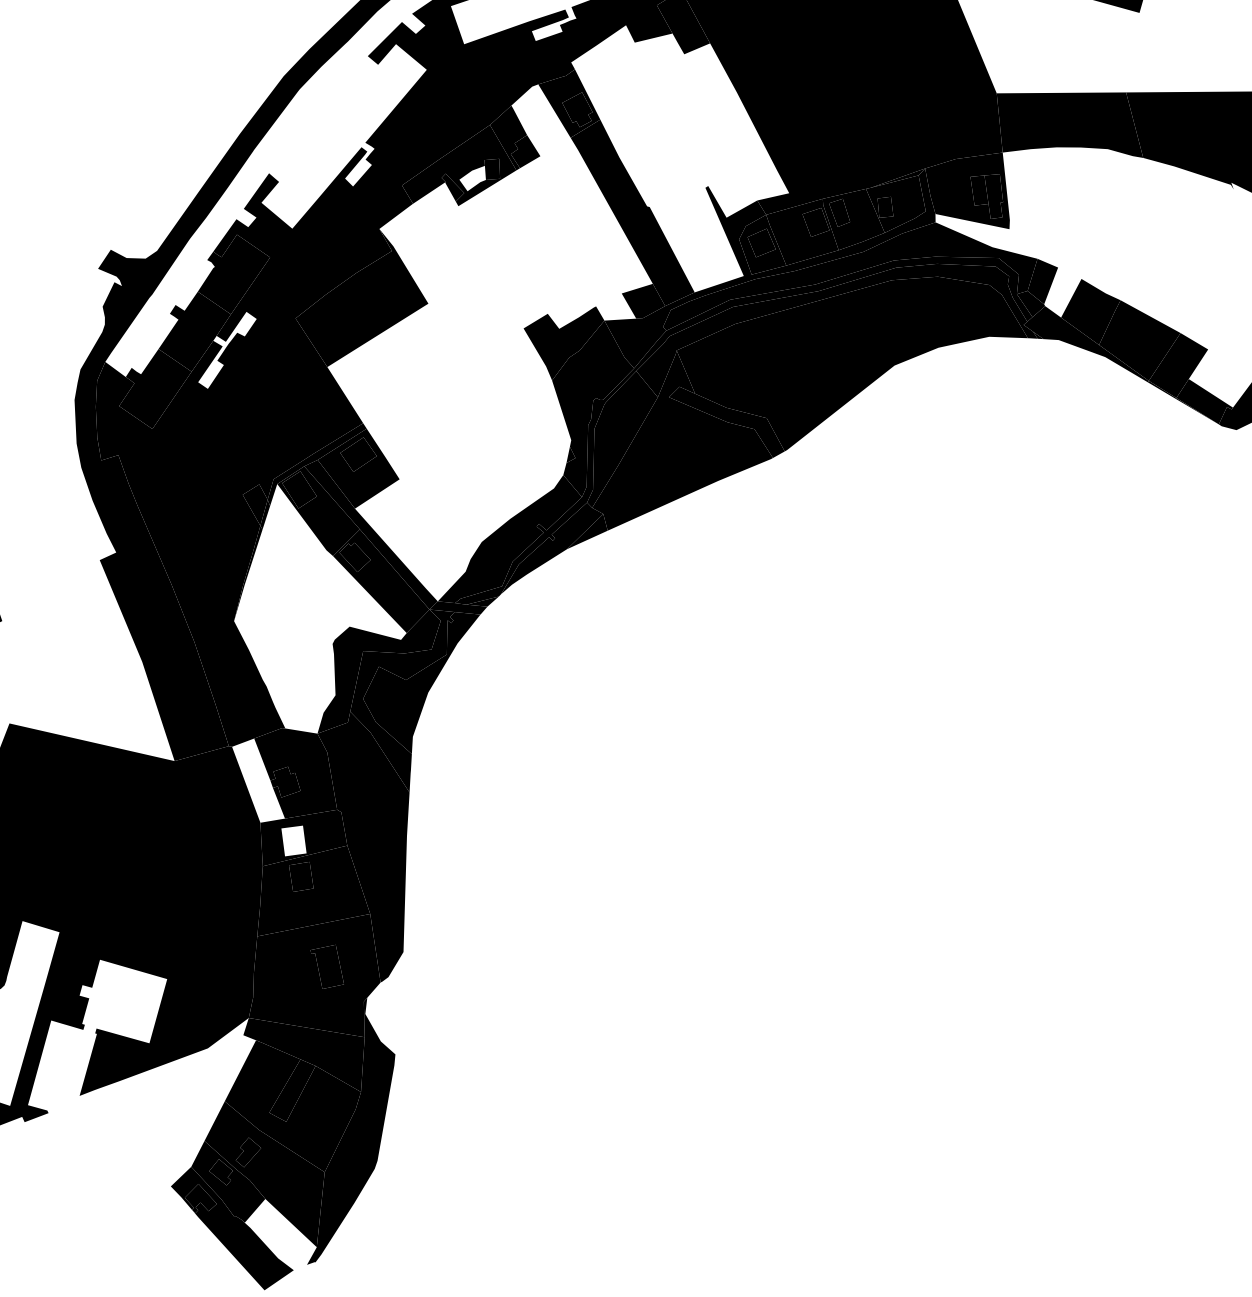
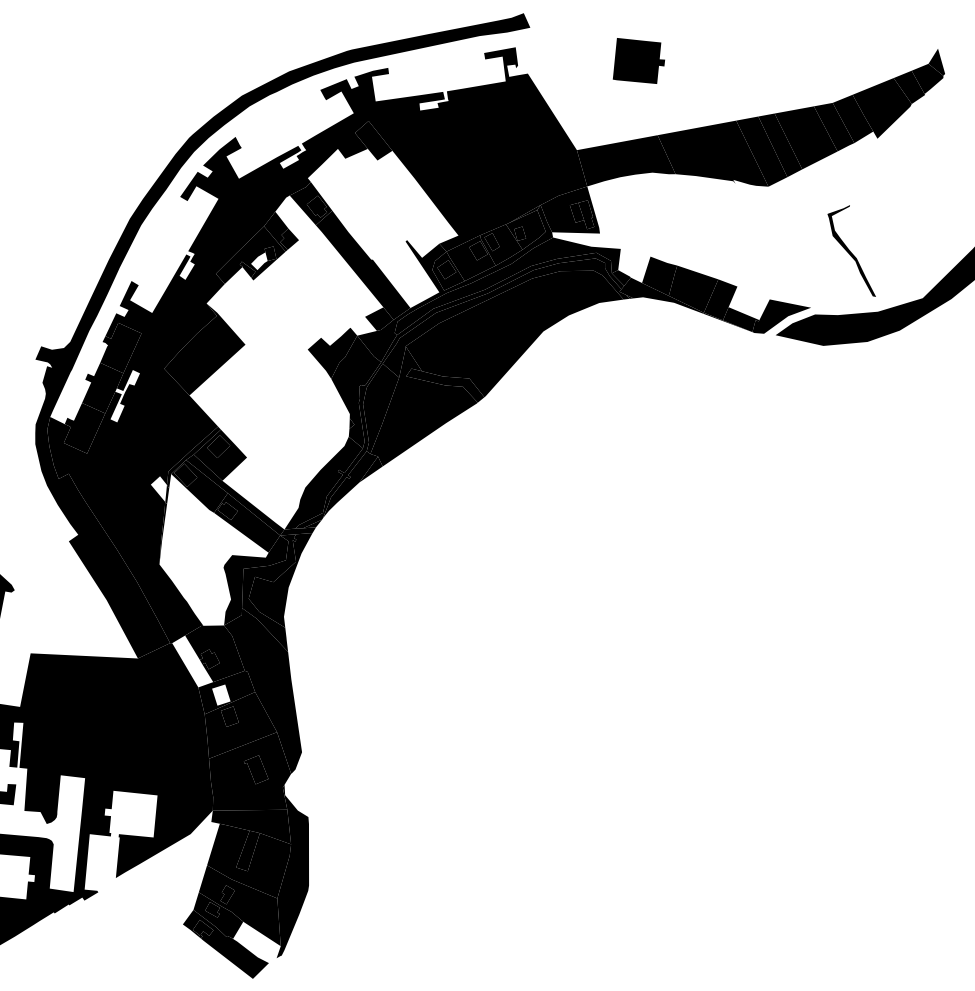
fill: (1042, 281) -> (626, 262), removed
fill: (253, 504) -> (158, 489), removed

